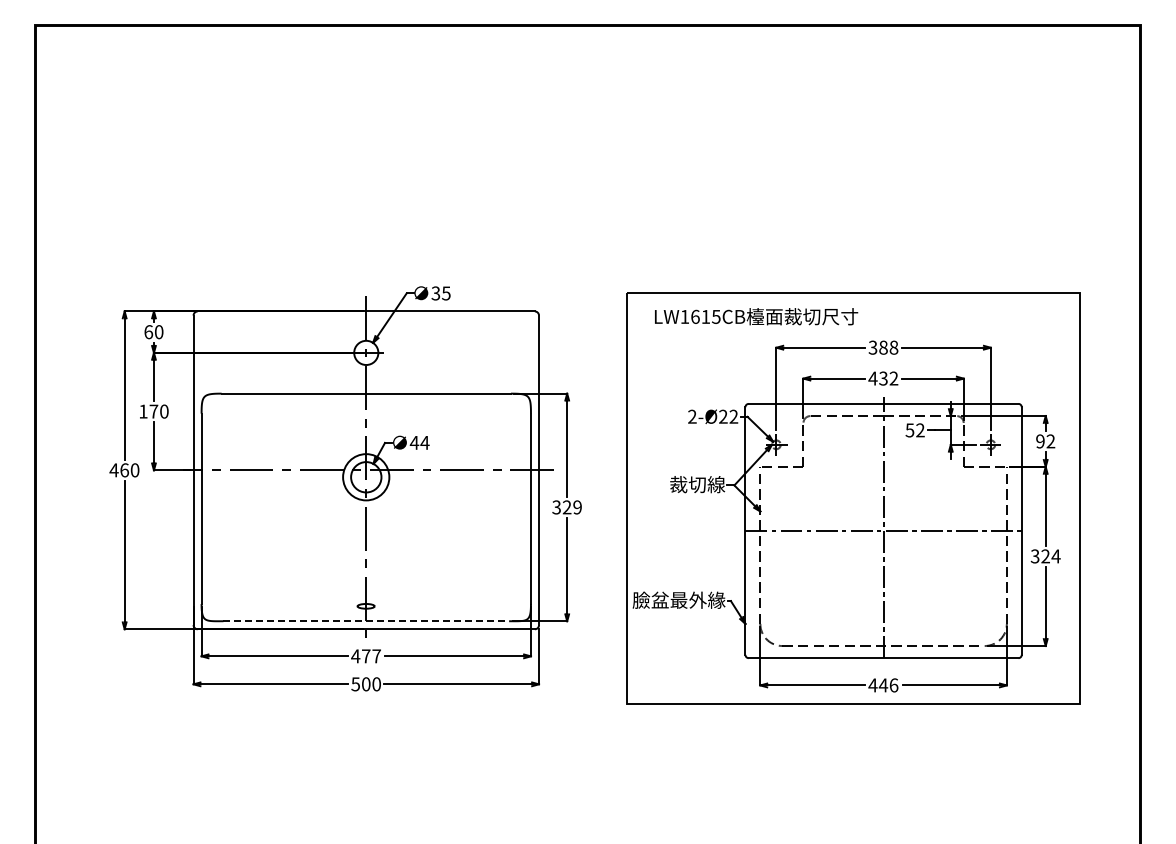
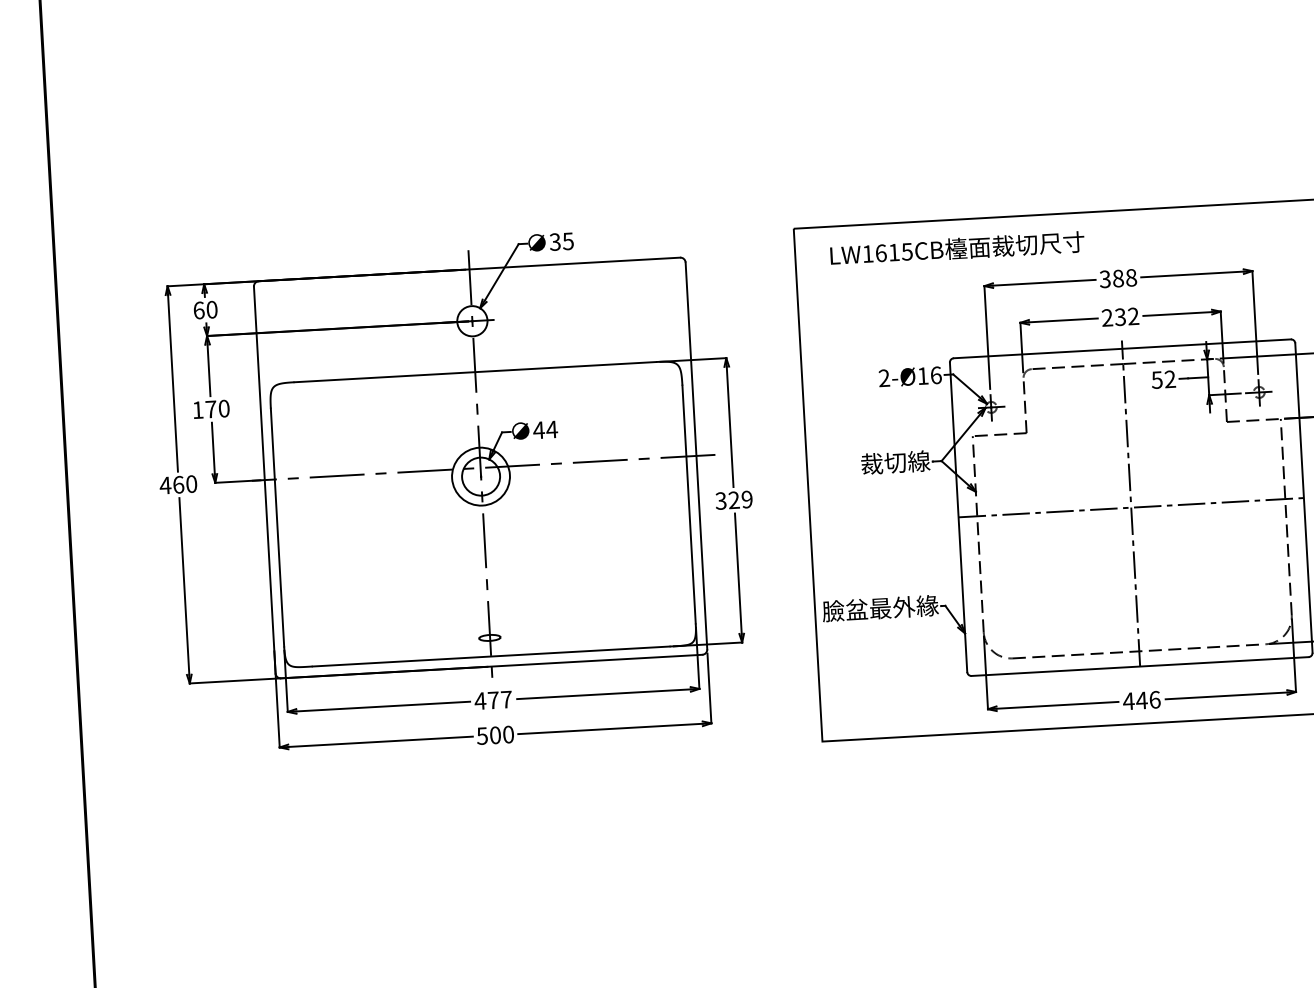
text: (872, 378) -> (1106, 317), 432 -> 232
text: (728, 416) -> (929, 375), 22 -> 16
line: (366, 621) -> (491, 656), dashed -> solid

